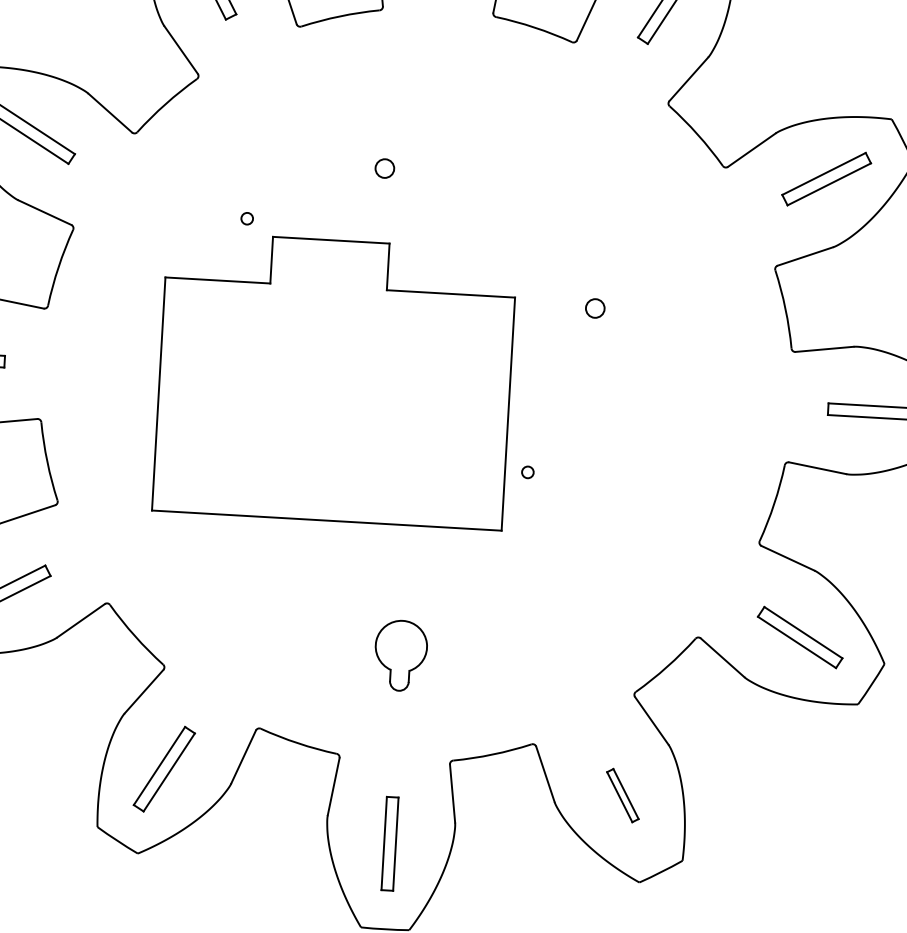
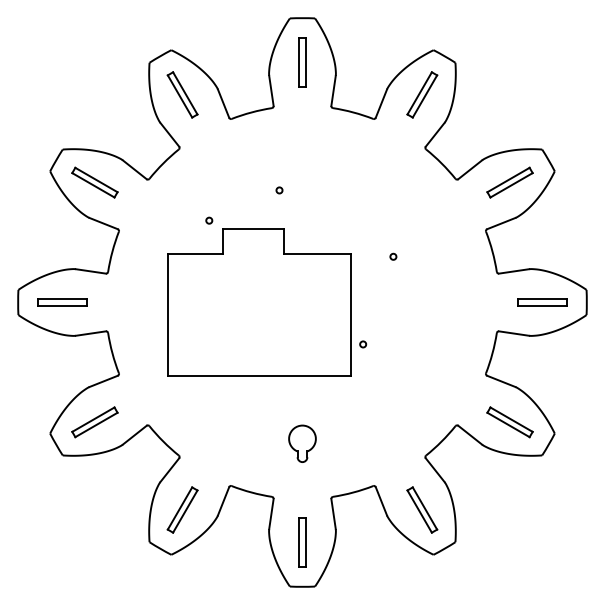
circle: (384, 168) -> (279, 190), size x0.62
circle: (595, 307) -> (393, 256), size x0.62
part: (623, 794) -> (422, 509), size x1.67

